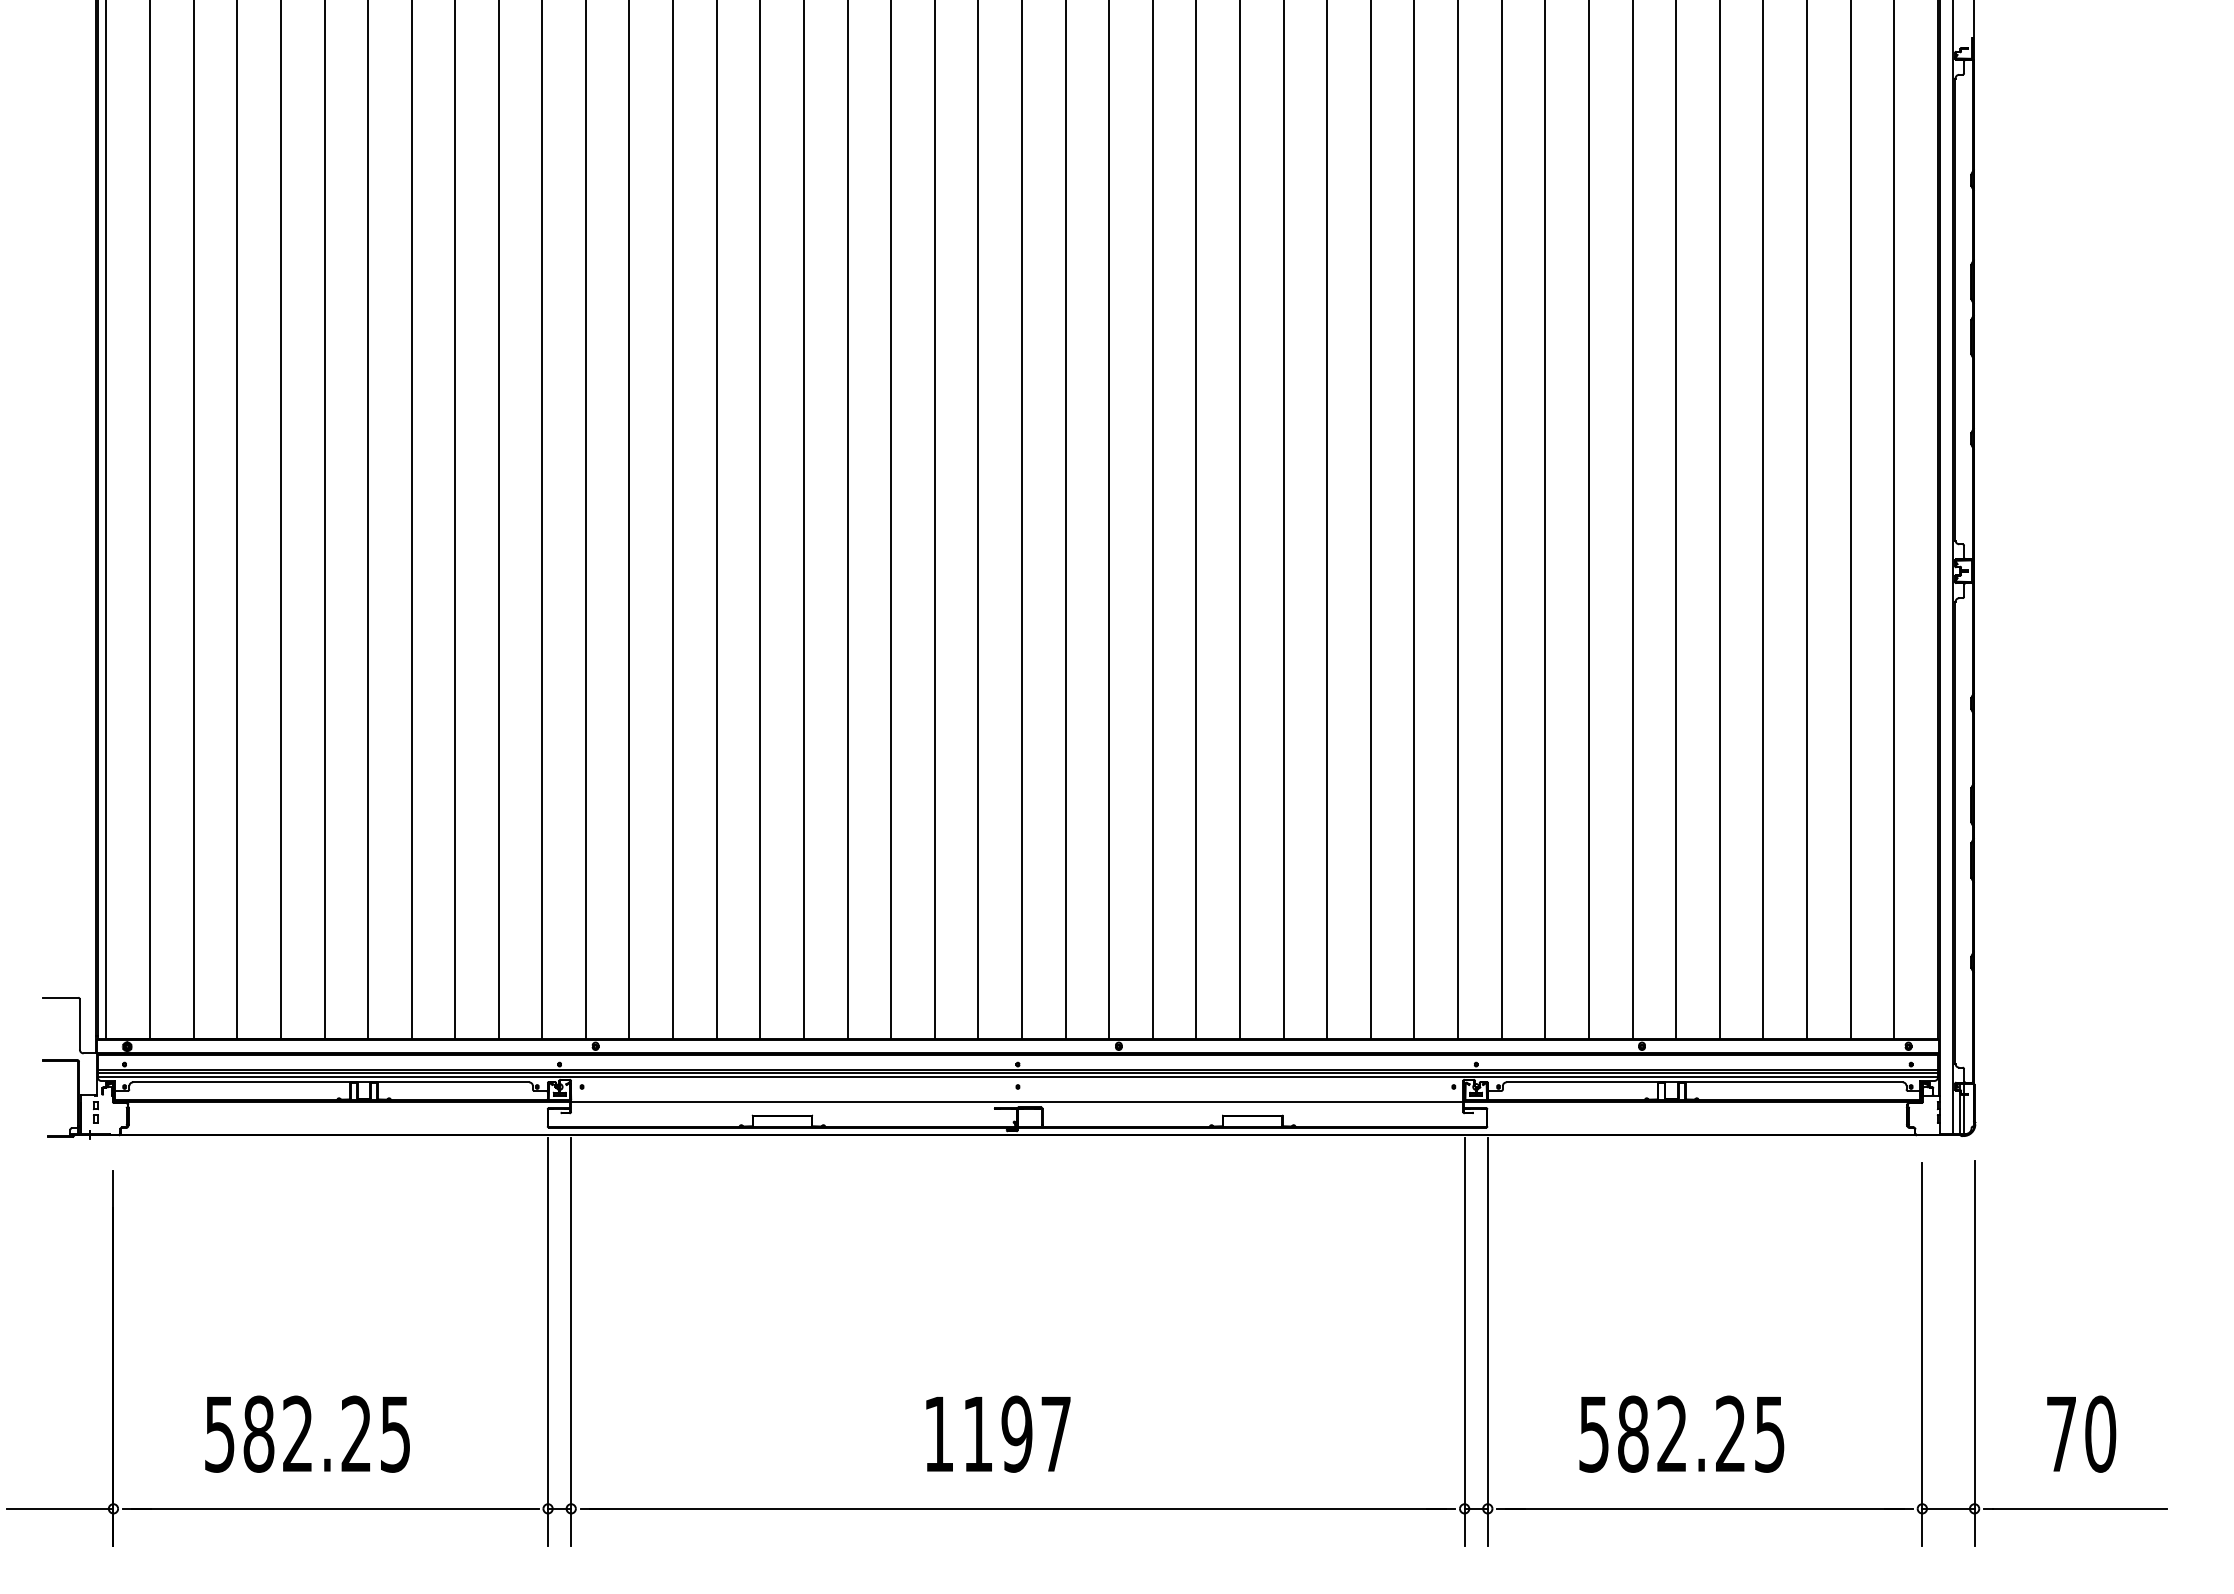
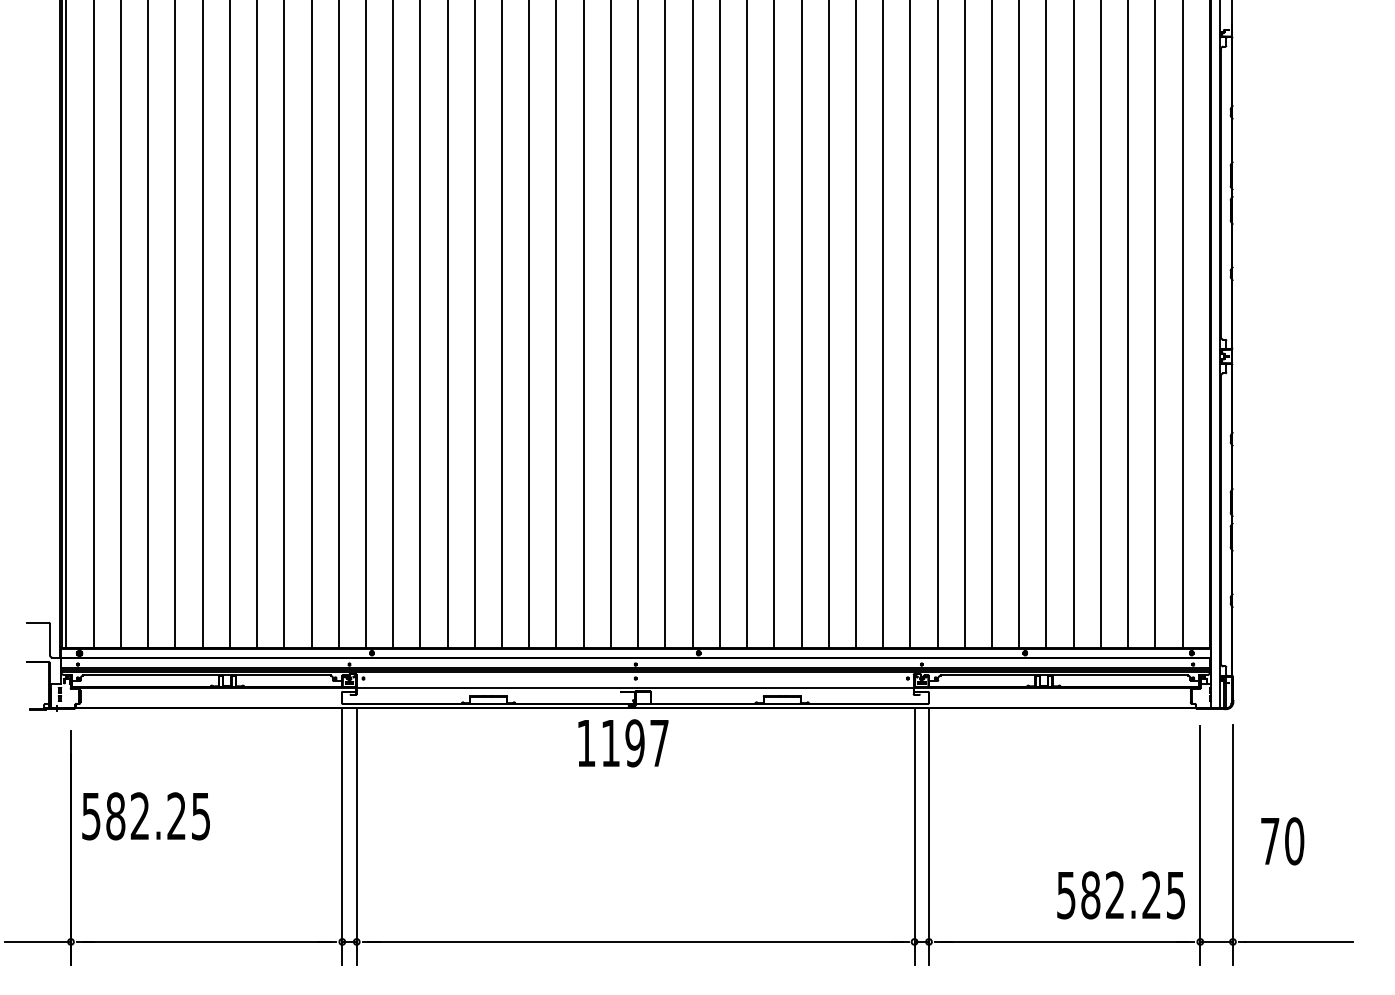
text: (306, 1434) -> (145, 816), moved
text: (998, 1434) -> (623, 743), moved
text: (1680, 1434) -> (1120, 895), moved
text: (2081, 1434) -> (1282, 841), moved

